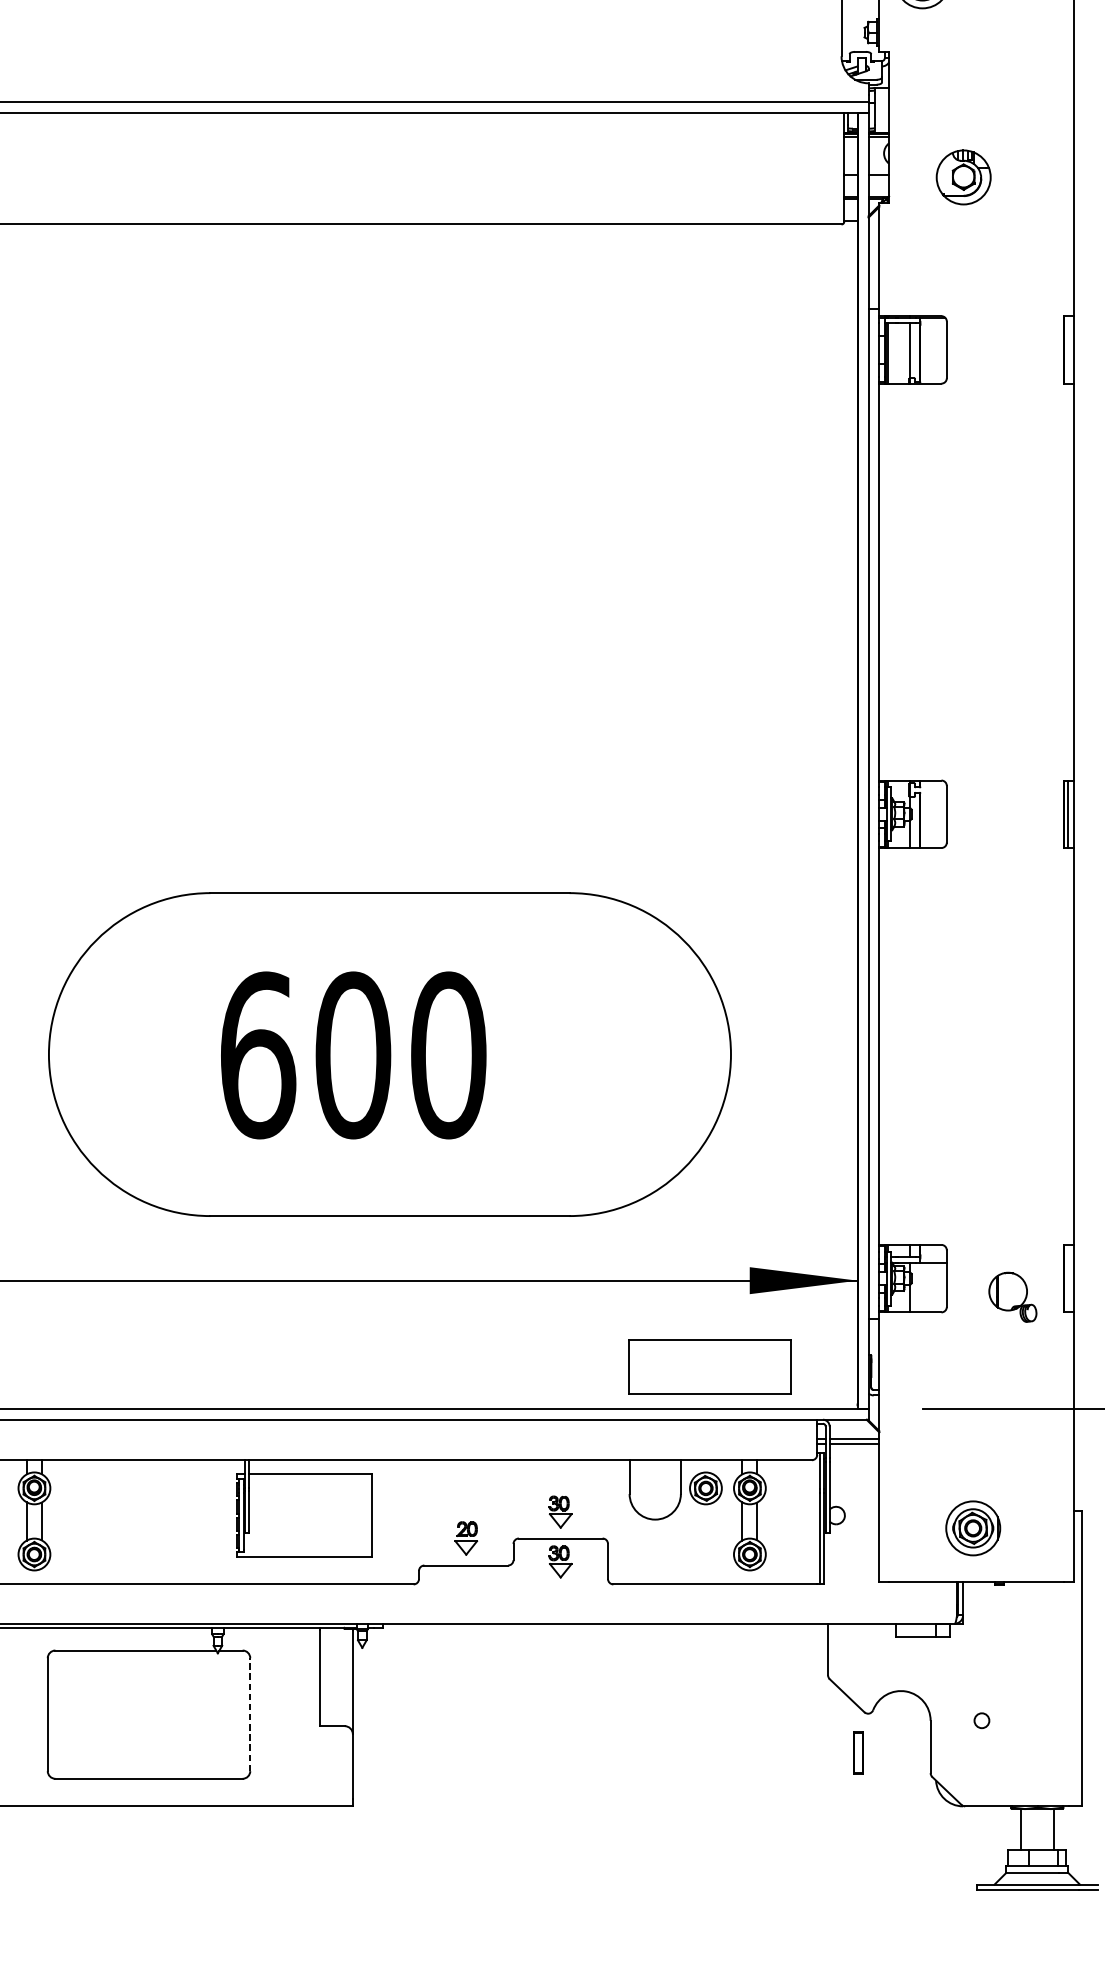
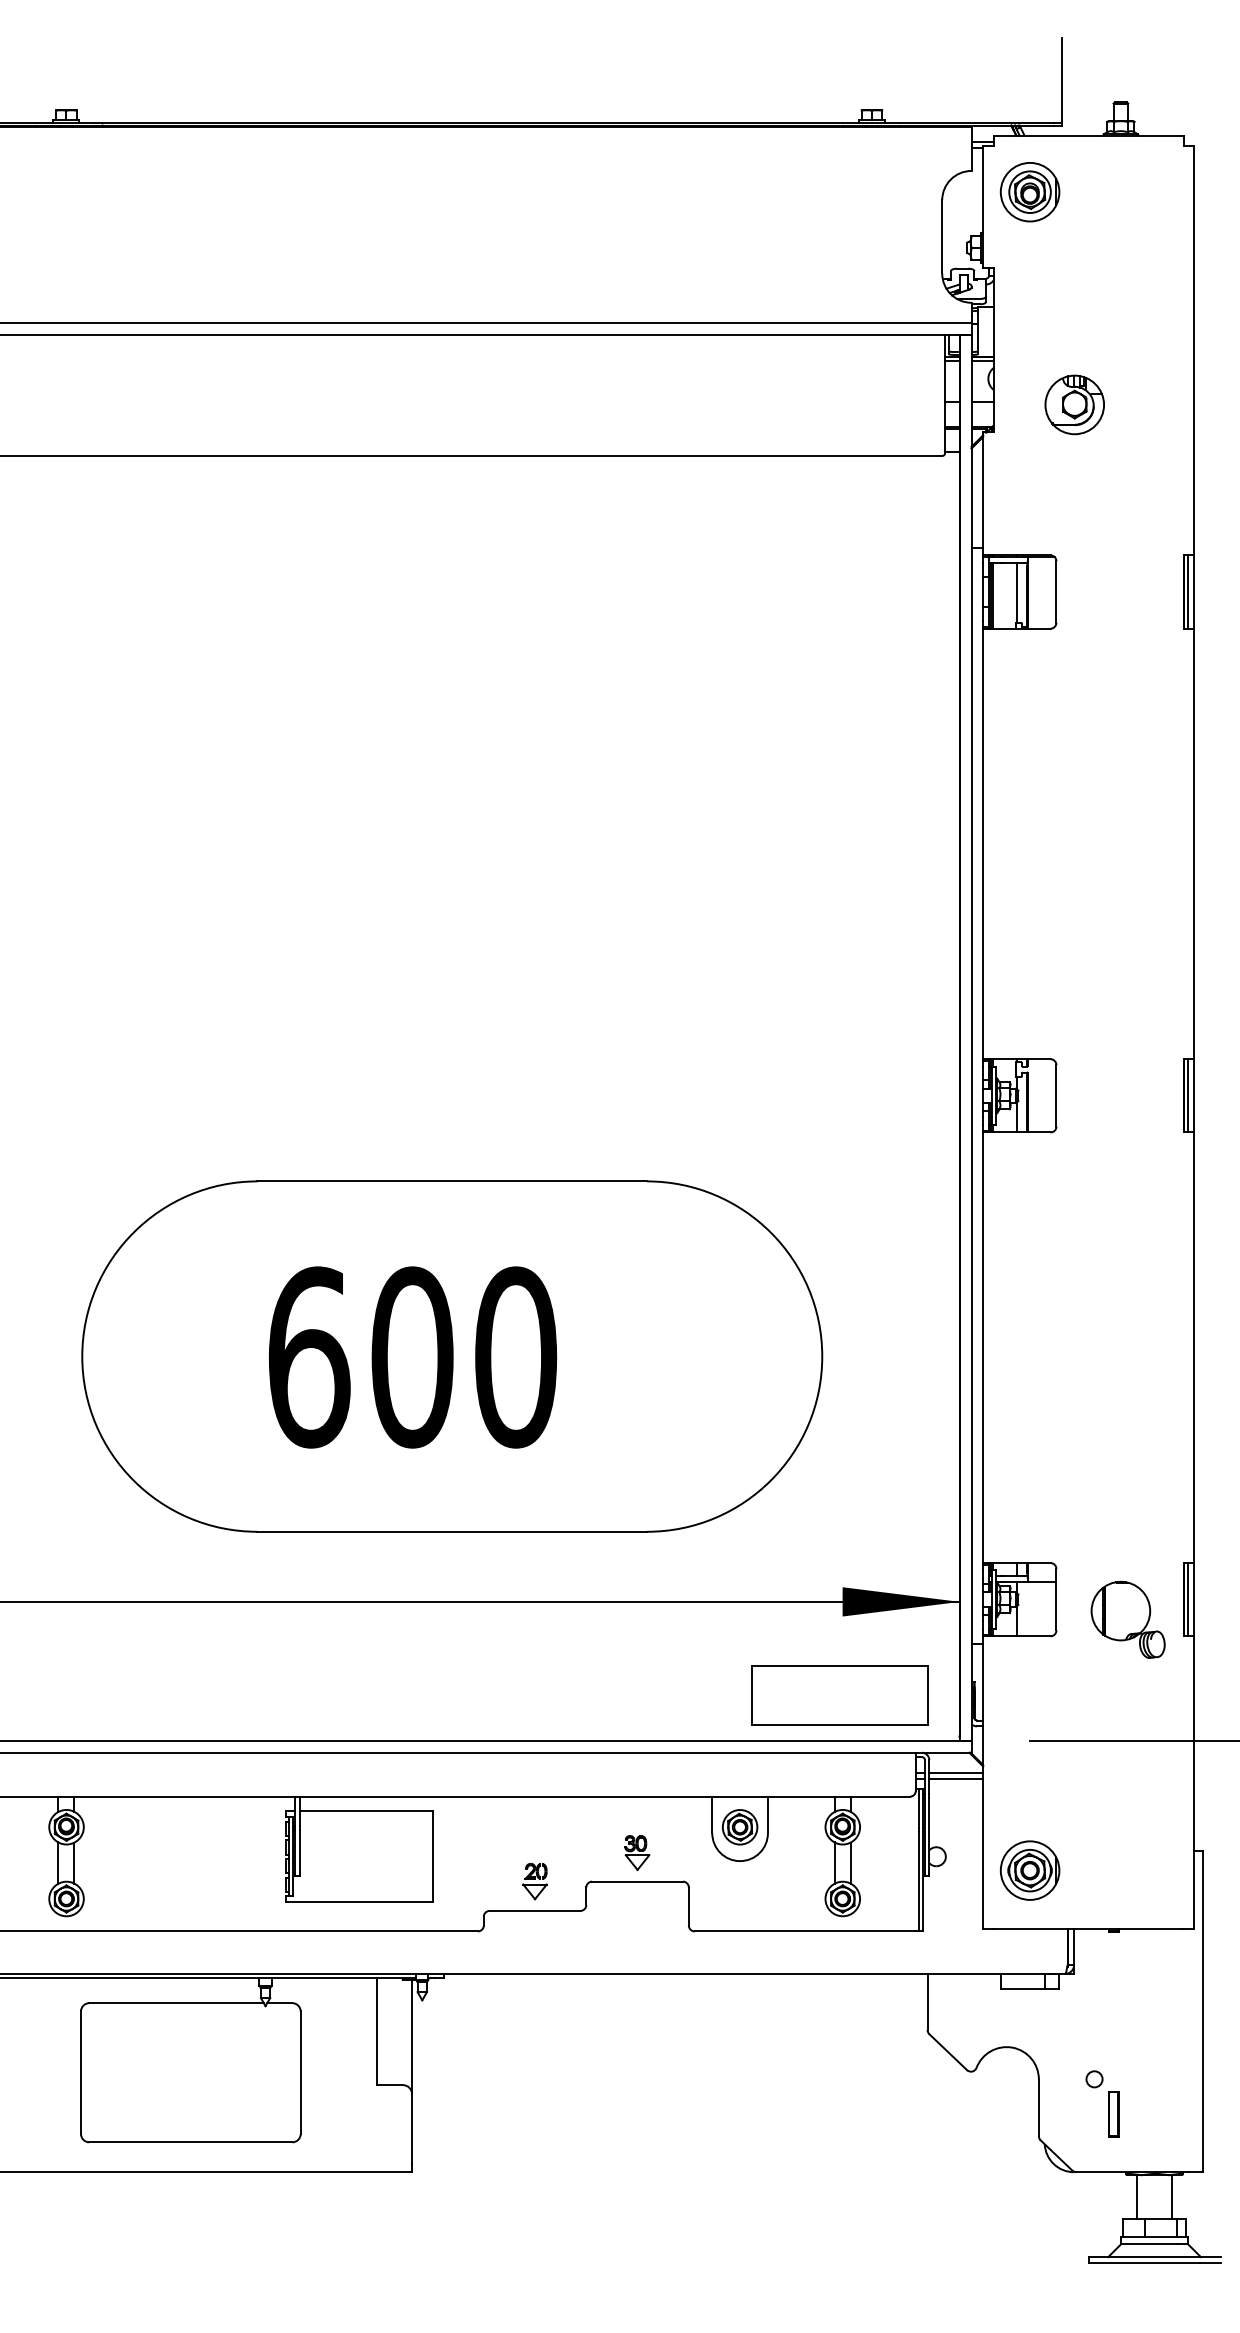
line: (1068, 349) -> (1188, 591), added
line: (1068, 1278) -> (1188, 1599), added
part: (1012, 1296) -> (1127, 1619), size x1.43
part: (710, 1366) -> (839, 1695), moved
part: (705, 1488) -> (739, 1827), moved
part: (972, 1528) -> (1029, 1870), moved
part: (560, 1562) -> (637, 1907), removed
line: (250, 1714) -> (300, 2072), dashed -> solid
part: (858, 1753) -> (1113, 2114), moved

